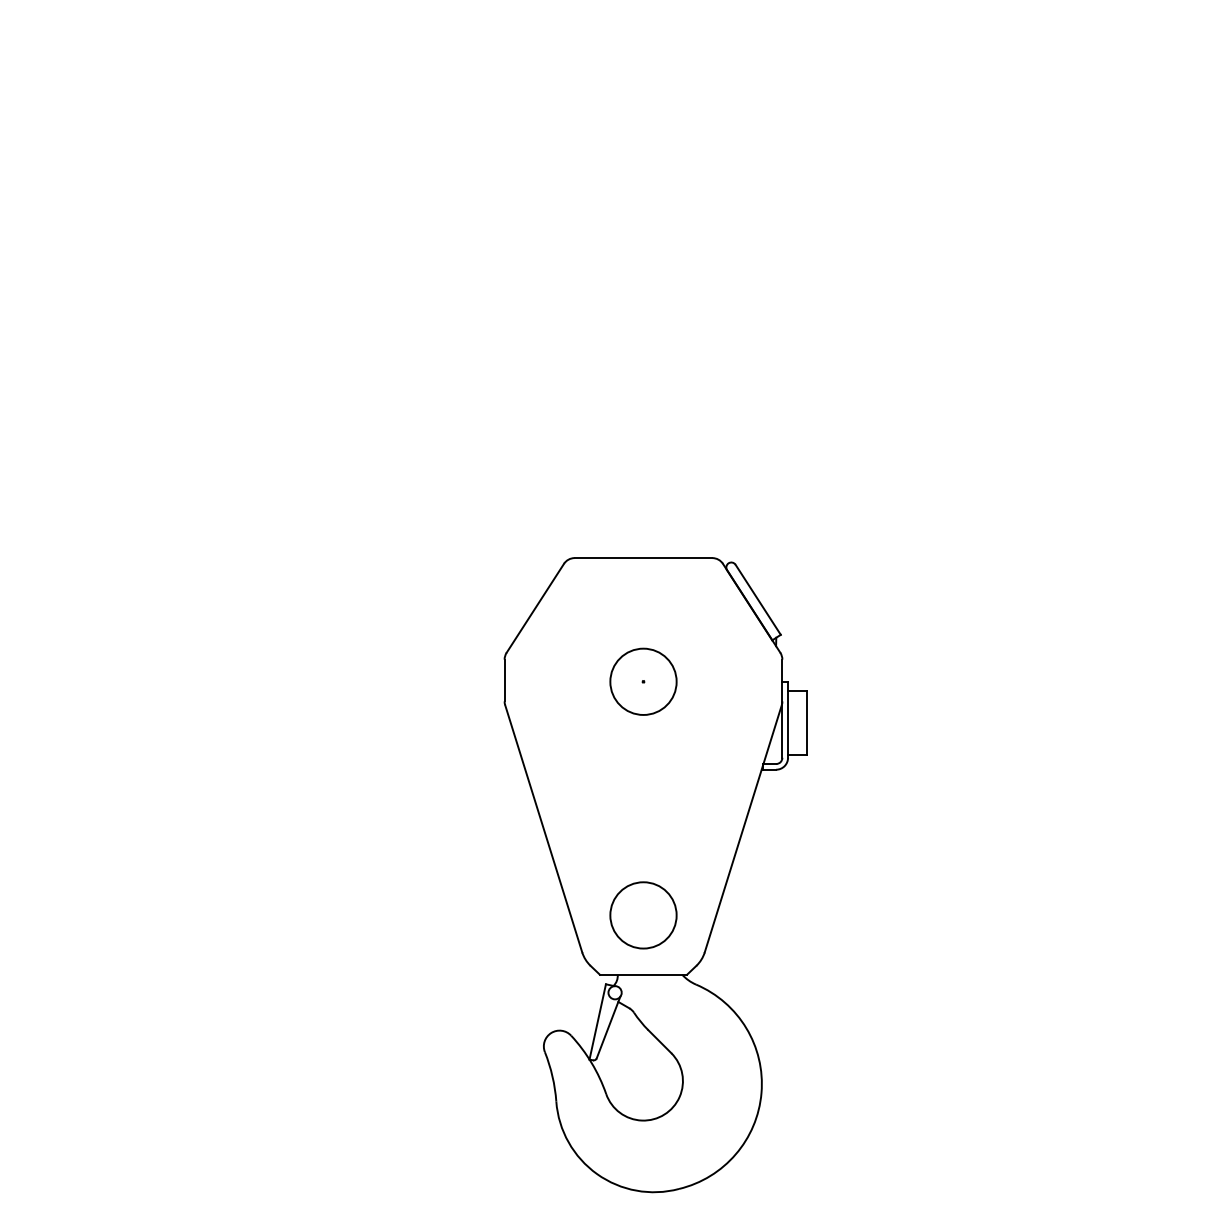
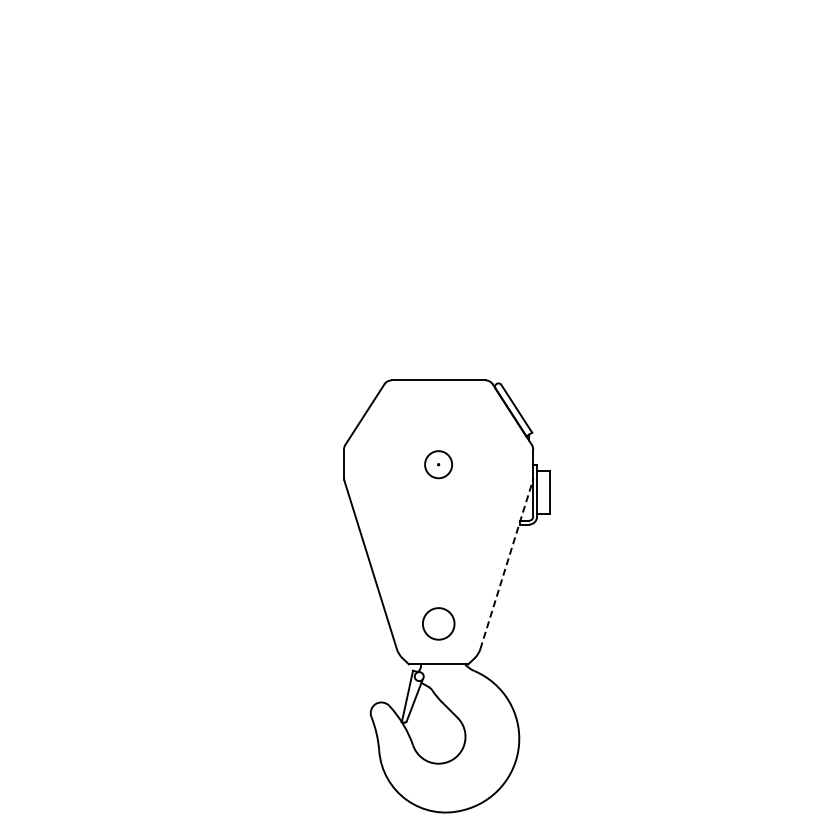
circle: (643, 681) -> (438, 464), size x0.6
line: (743, 828) -> (506, 564), solid -> dashed
circle: (643, 914) -> (438, 623), size x0.7

